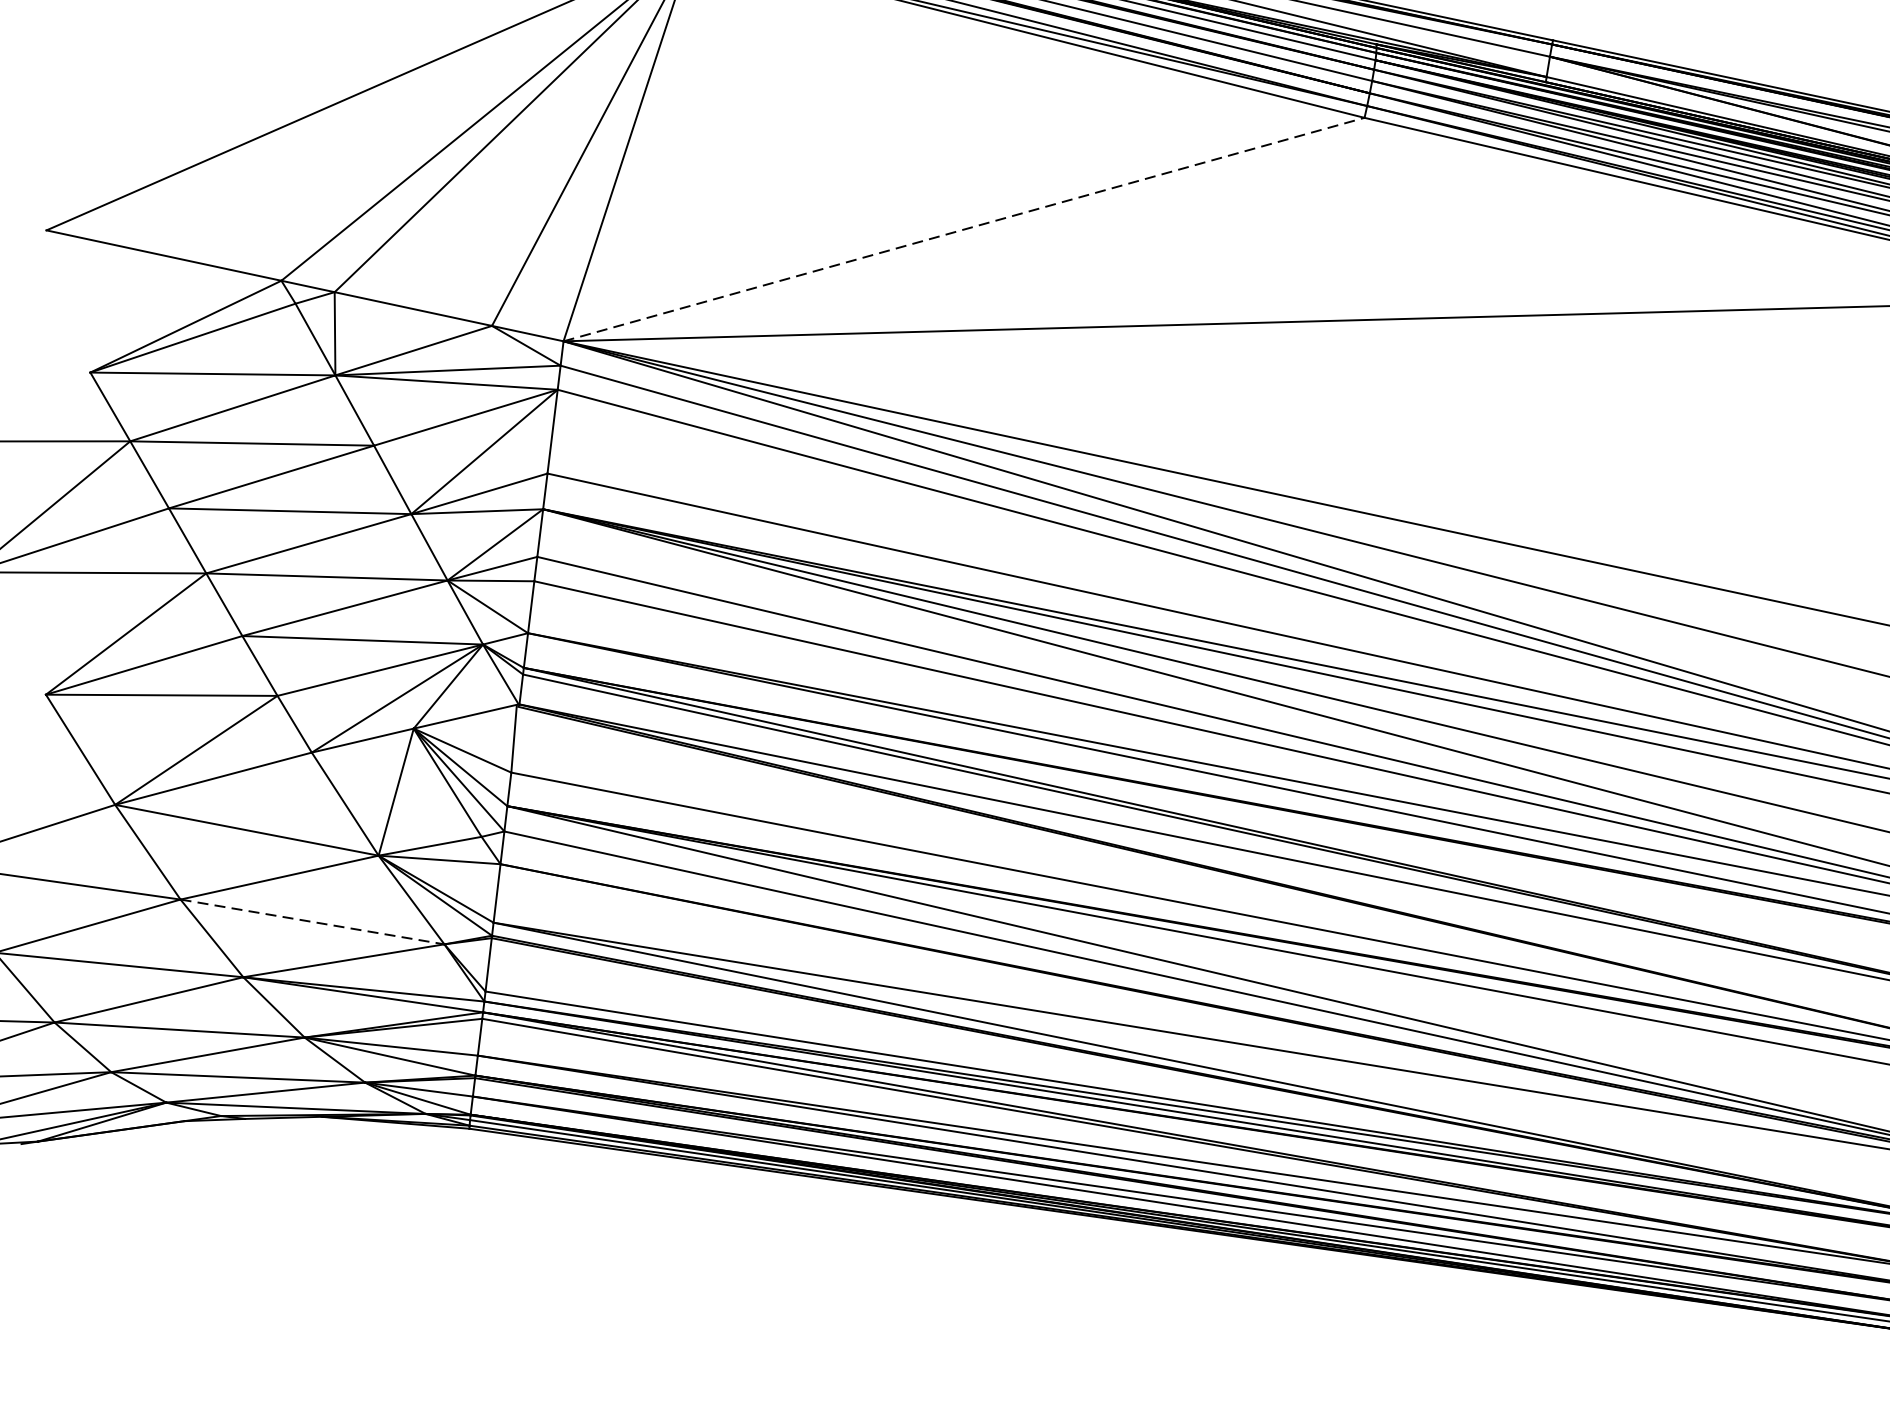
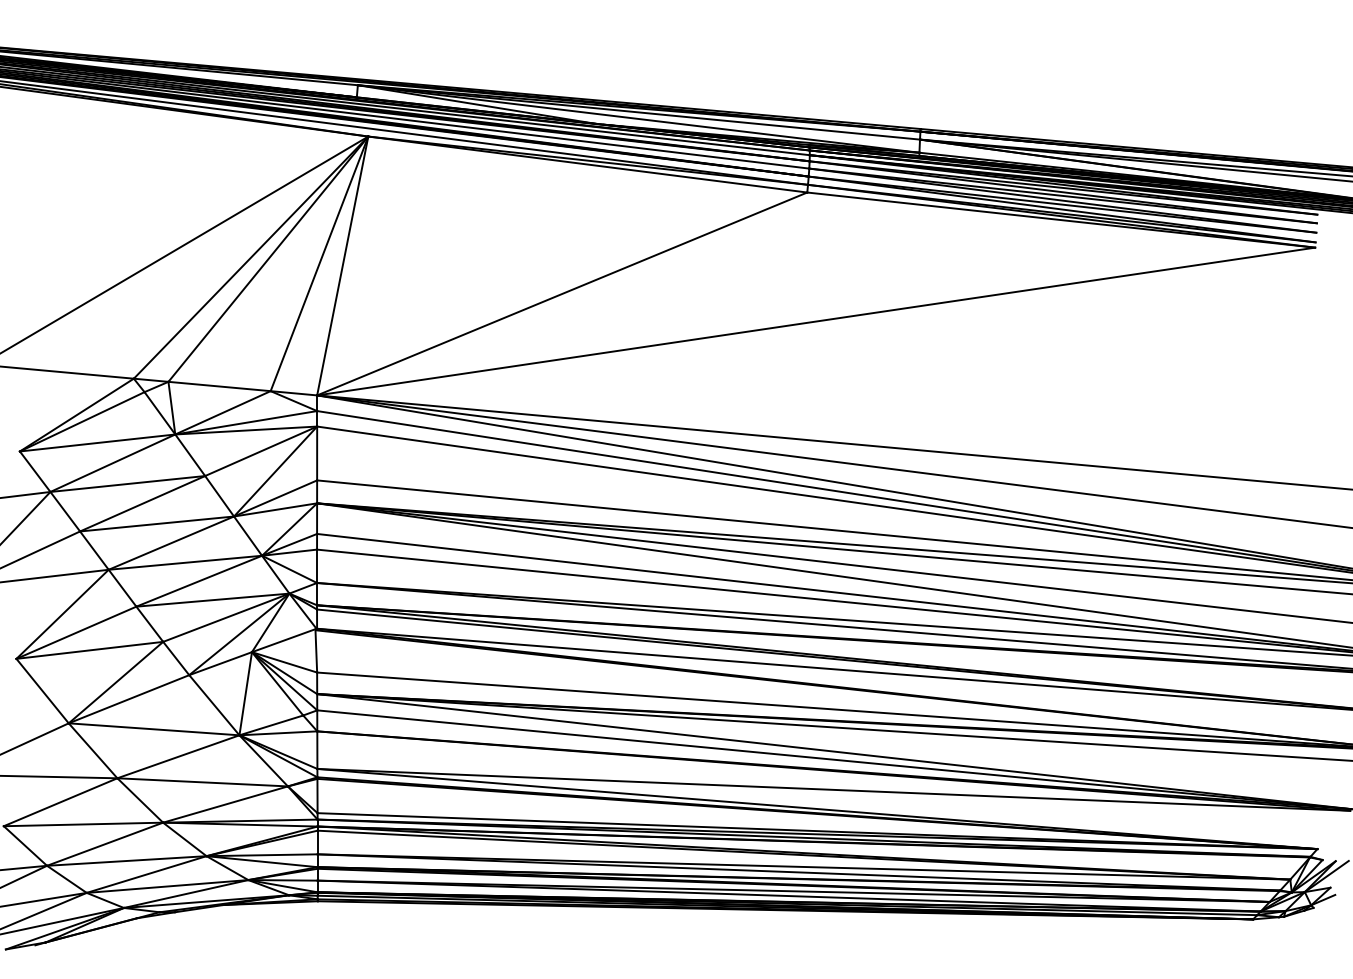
line: (964, 228) -> (562, 293), dashed -> solid
line: (313, 922) -> (203, 782), dashed -> solid

